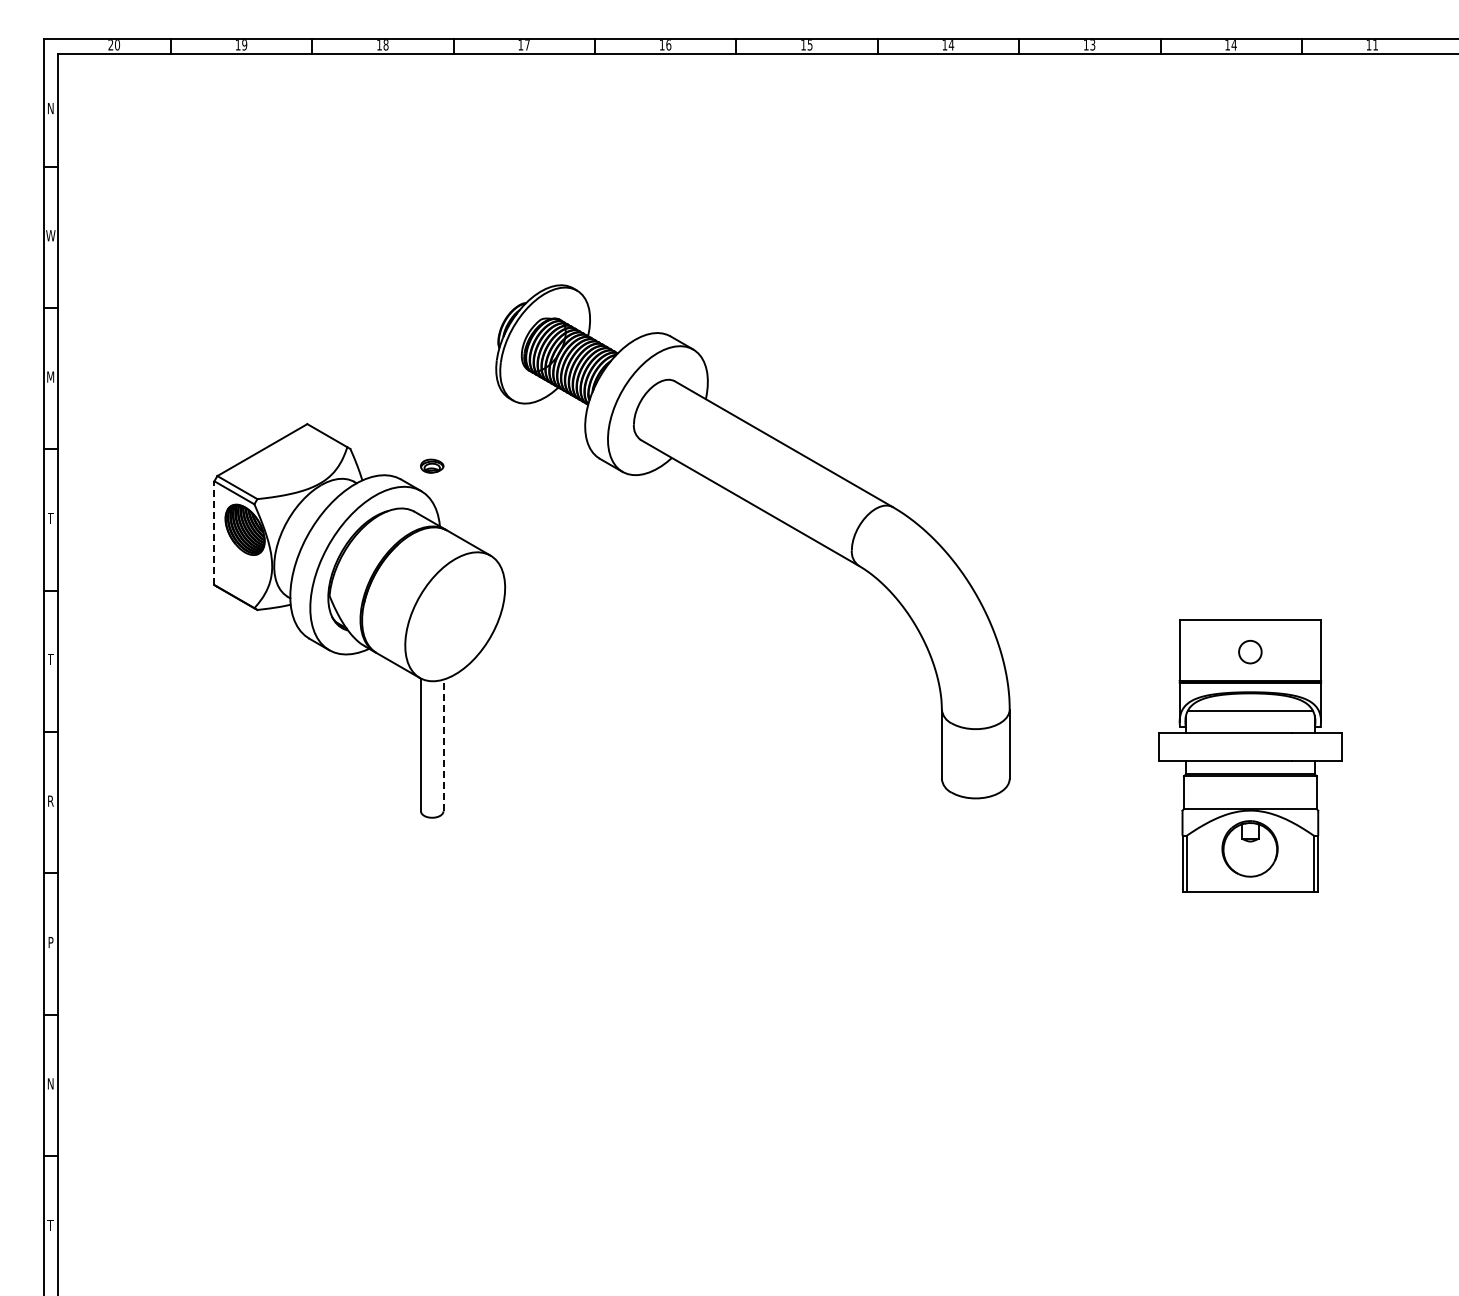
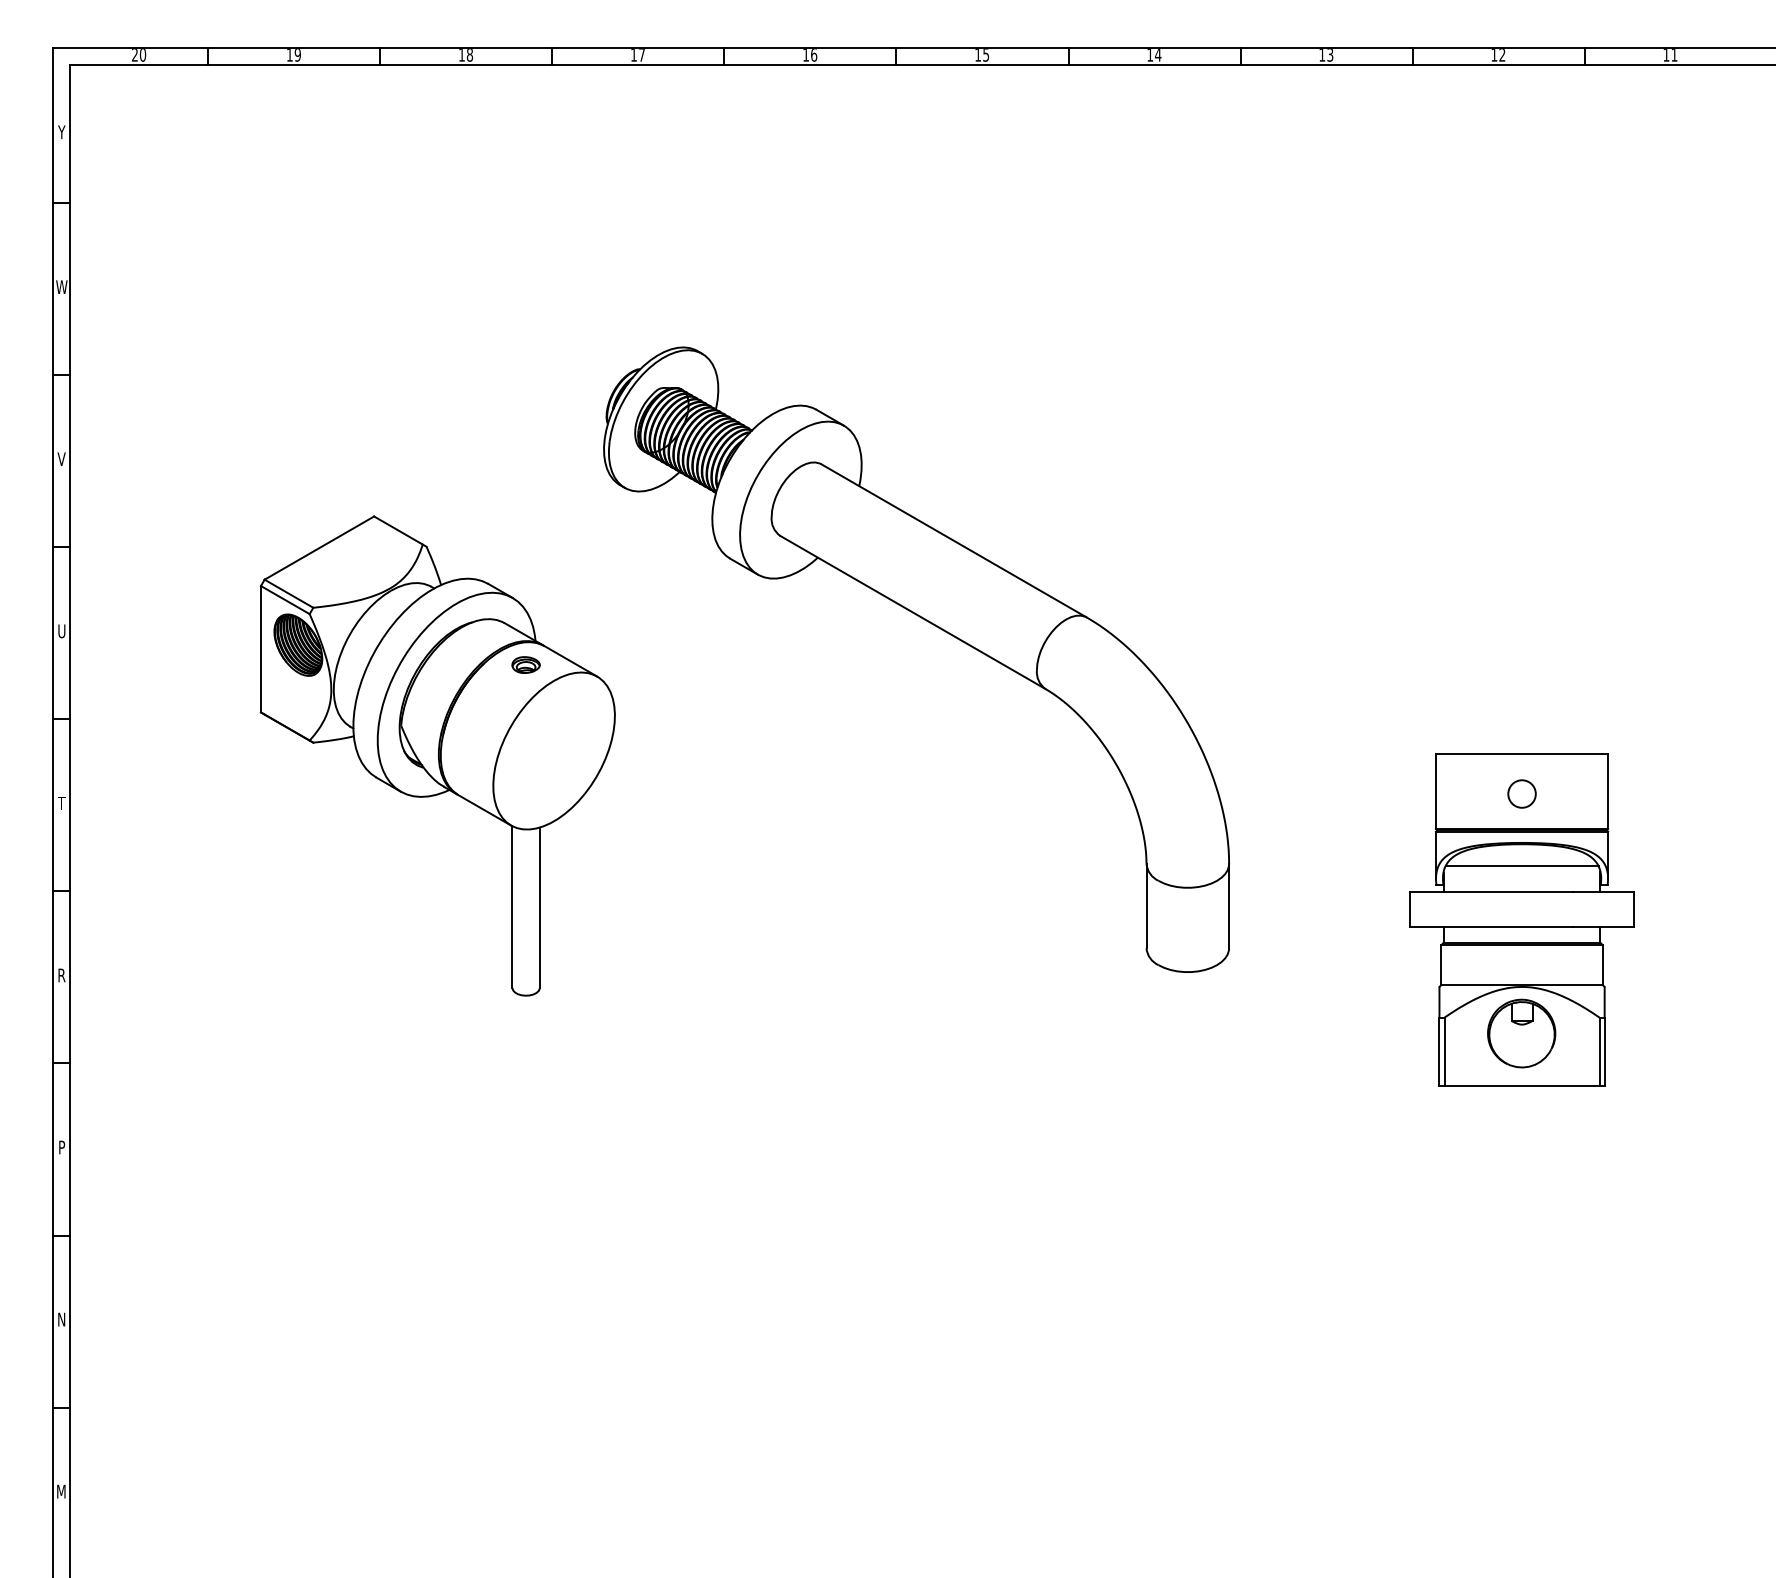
text: (1233, 45) -> (1501, 55), 14 -> 12
text: (50, 108) -> (61, 132), N -> Y
text: (50, 376) -> (61, 458), M -> V
part: (432, 465) -> (526, 664), moved
text: (50, 518) -> (61, 631), T -> U
line: (214, 533) -> (261, 649), dashed -> solid
line: (443, 745) -> (539, 907), dashed -> solid
text: (50, 1224) -> (61, 1490), T -> M

